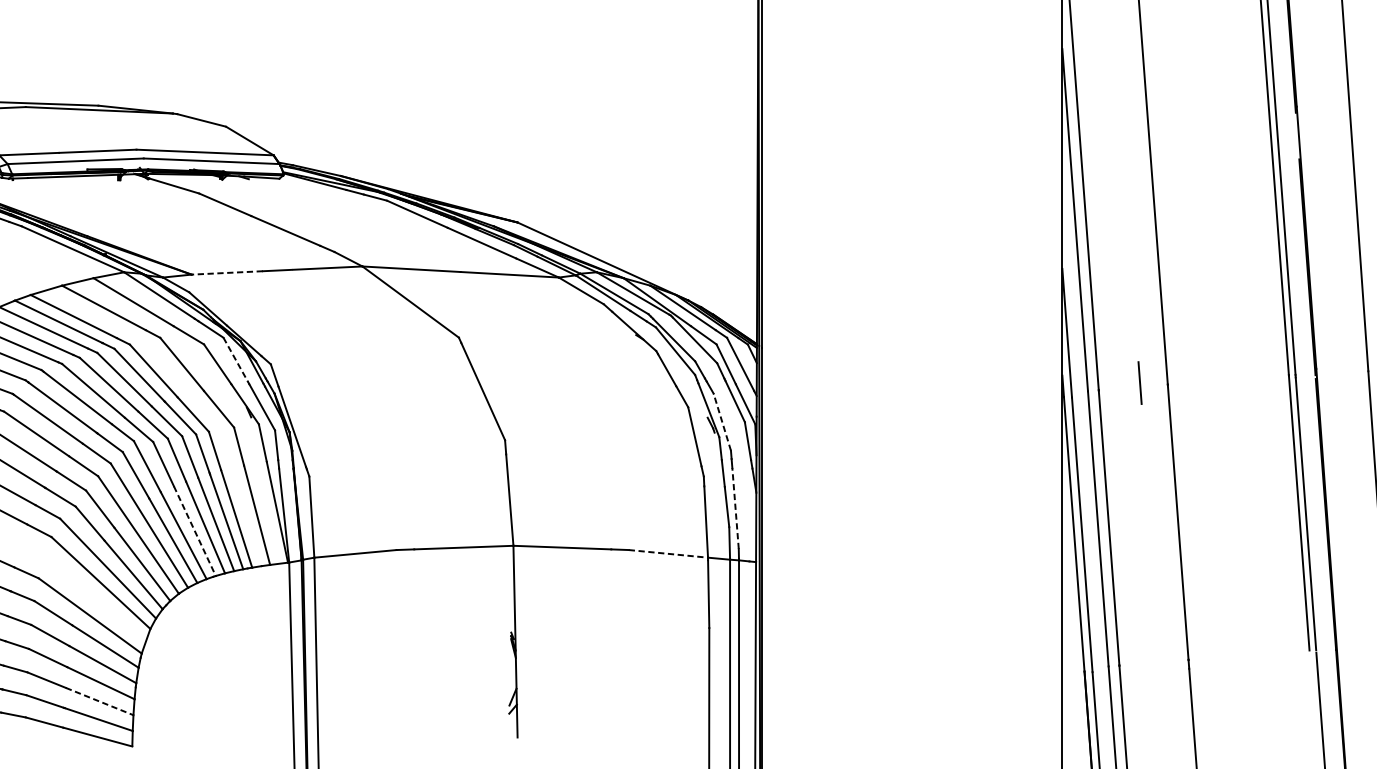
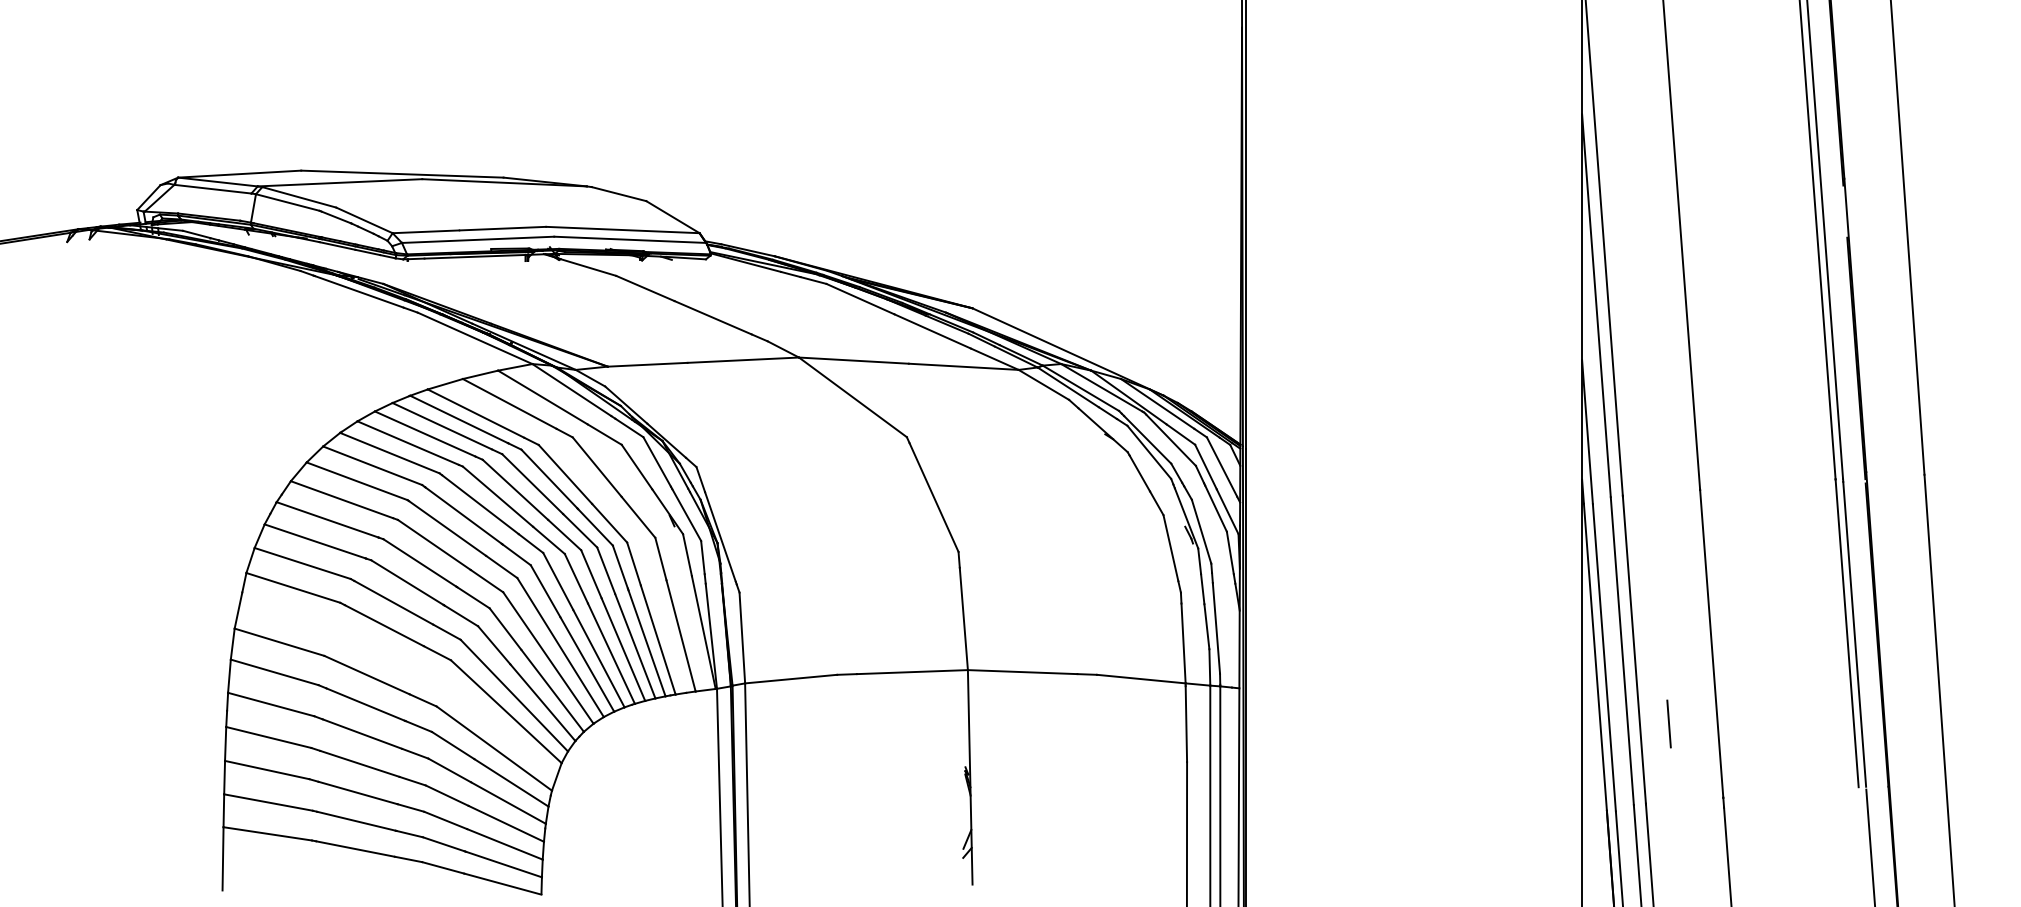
line: (227, 272) -> (647, 364), dashed -> solid
line: (236, 360) -> (657, 462), dashed -> solid
line: (1139, 382) -> (1668, 723), moved
line: (722, 421) -> (1201, 531), dashed -> solid
line: (735, 508) -> (1216, 628), dashed -> solid
line: (194, 531) -> (611, 654), dashed -> solid
line: (668, 554) -> (1141, 679), dashed -> solid
line: (99, 701) -> (504, 844), dashed -> solid

